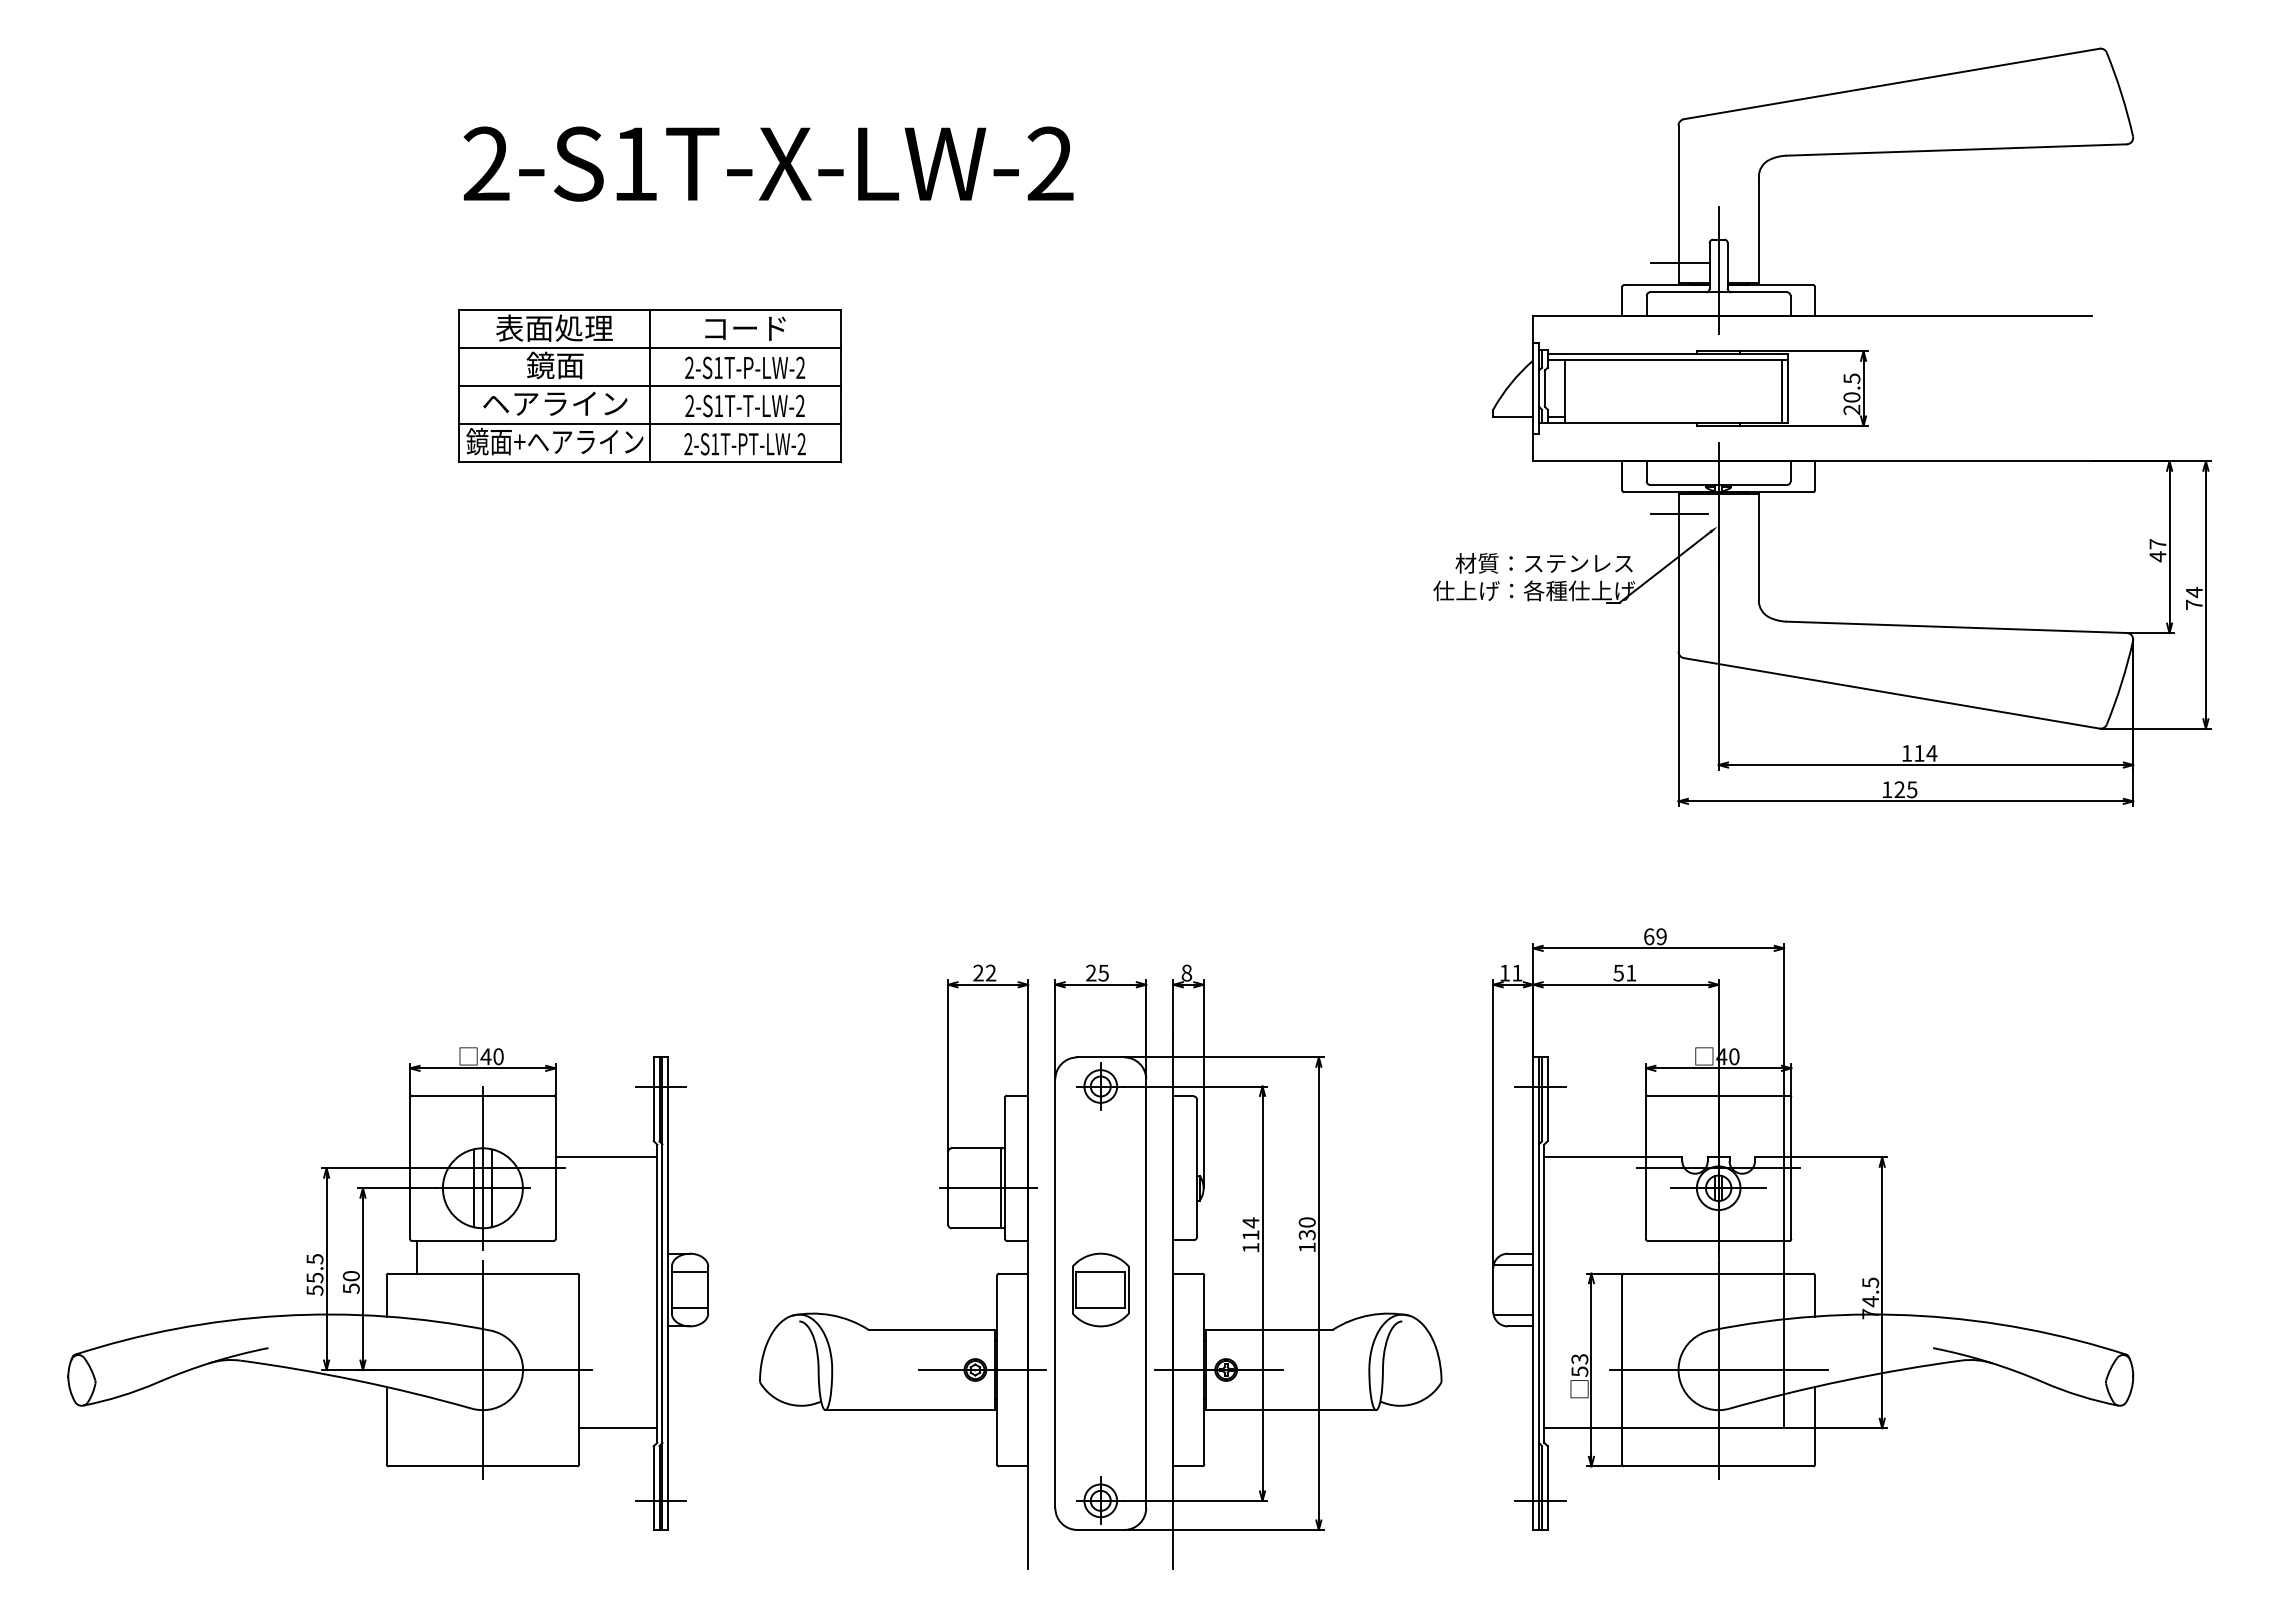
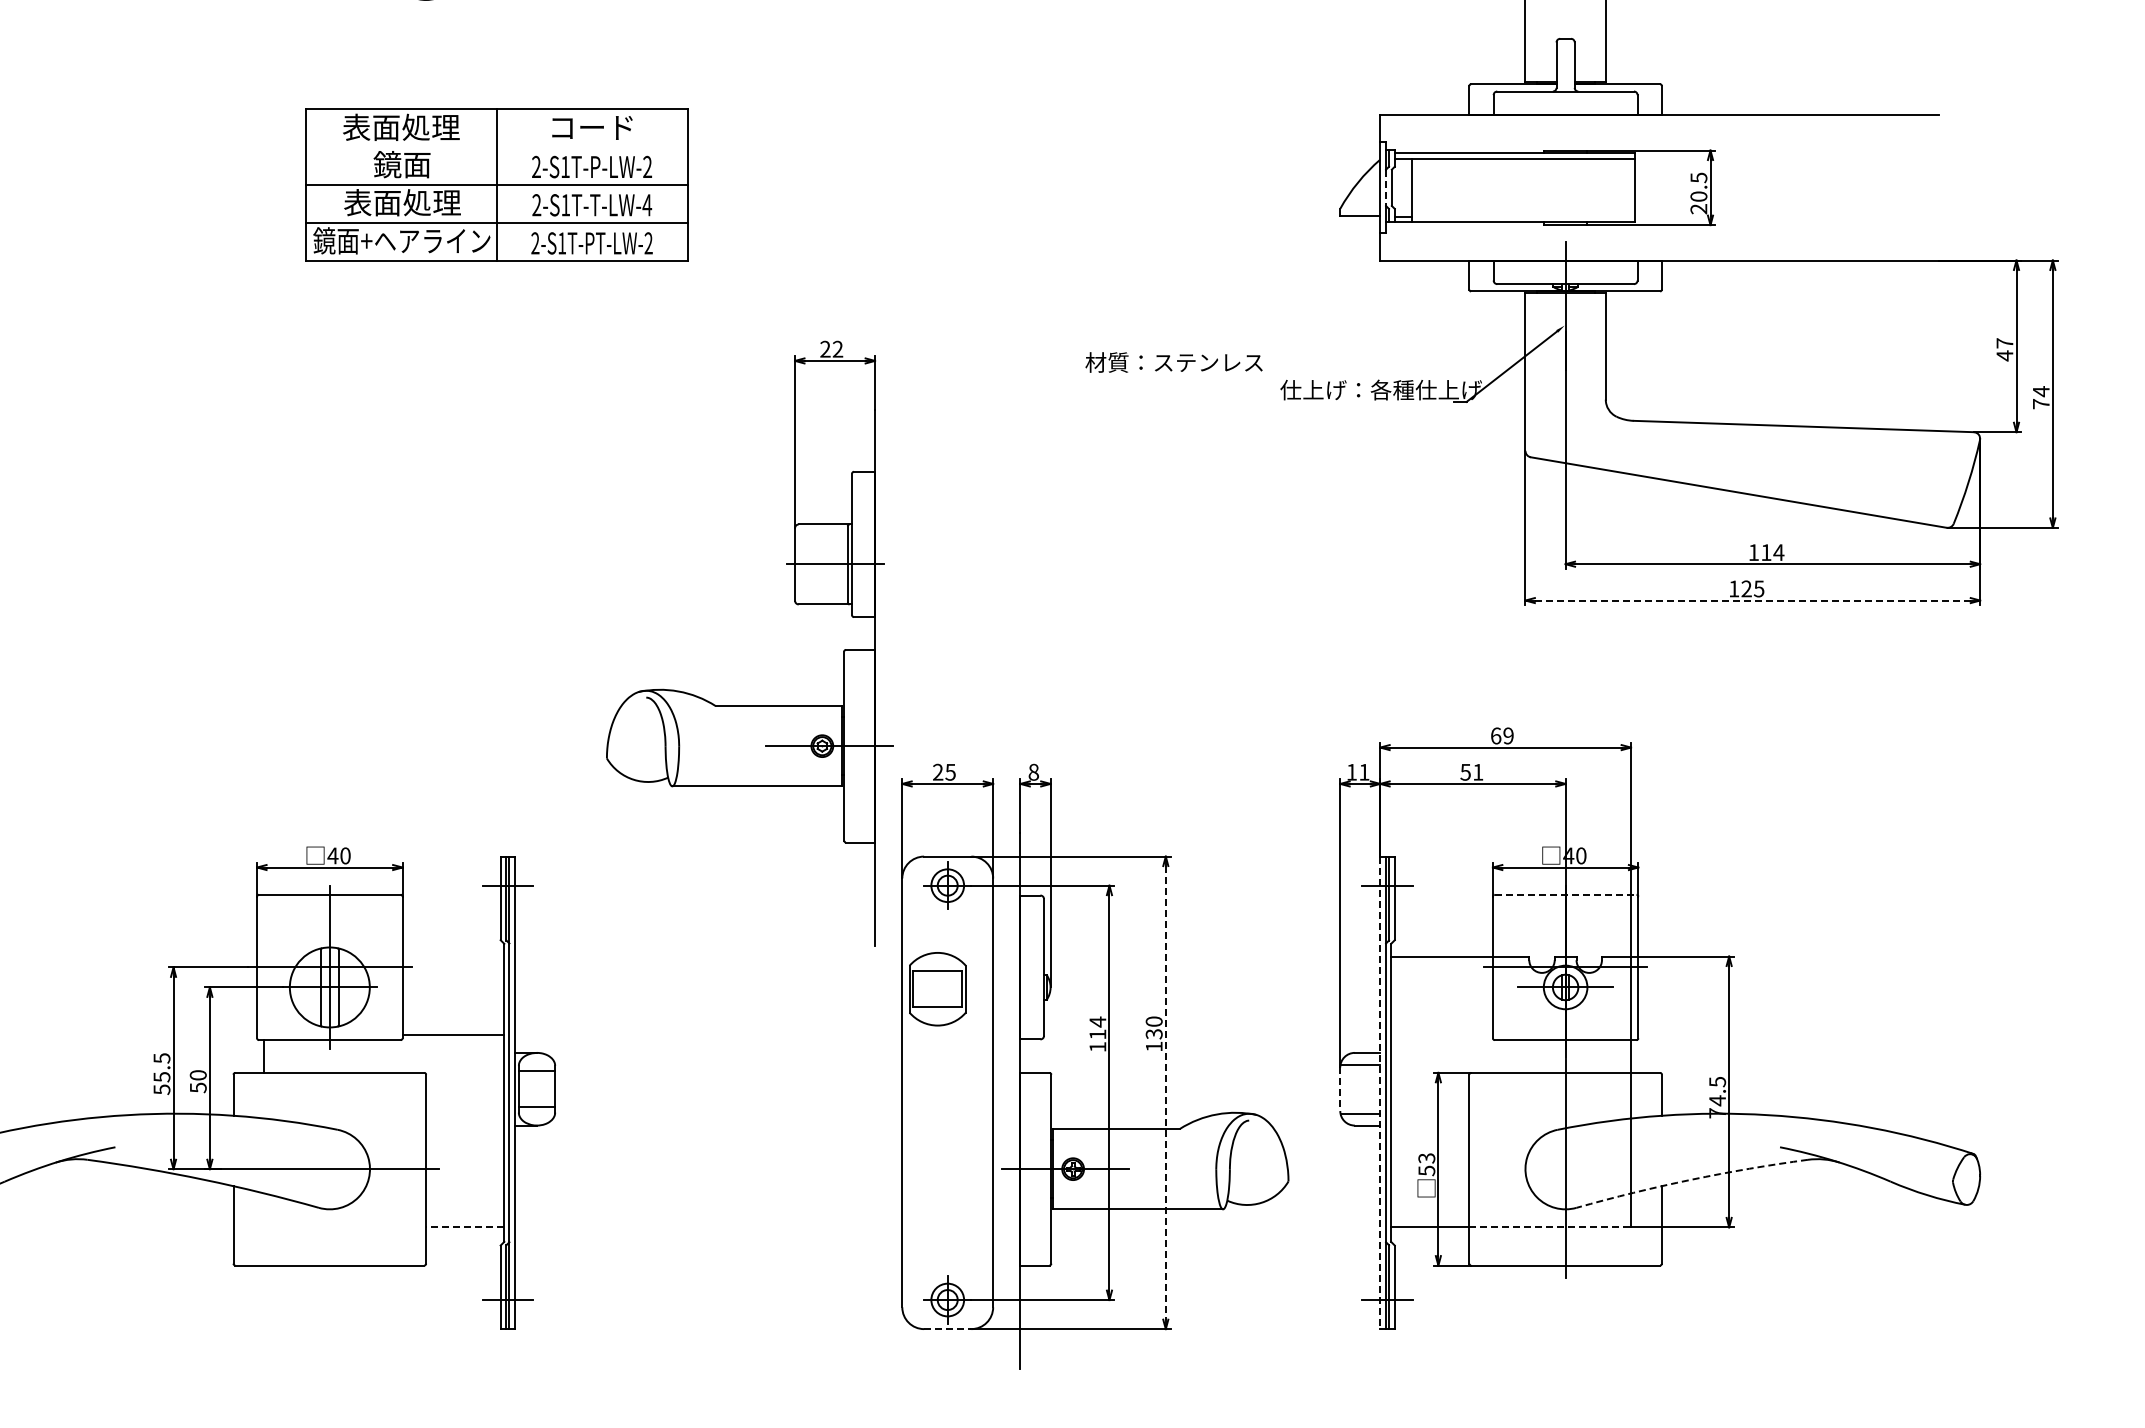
line: (1678, 263) -> (1525, 62), removed
line: (1718, 270) -> (1565, 69), removed
line: (650, 347) -> (497, 146), removed
line: (1539, 389) -> (1386, 188), solid -> dashed
line: (1781, 391) -> (1628, 190), removed
text: (555, 403) -> (402, 202), ヘアライン -> 表面処理
text: (800, 405) -> (647, 204), 2-S1T-T-LW-2 -> 2-S1T-T-LW-4
line: (1678, 514) -> (1525, 313), removed
text: (1543, 563) -> (1173, 362), moved
line: (1905, 801) -> (1752, 600), solid -> dashed
line: (1718, 1095) -> (1565, 894), solid -> dashed
line: (606, 1157) -> (453, 1034), moved
part: (947, 1226) -> (794, 602), moved
part: (1100, 1289) -> (937, 988), moved
line: (1493, 1290) -> (1340, 1089), solid -> dashed
line: (1318, 1293) -> (1165, 1092), solid -> dashed
line: (1533, 1294) -> (1380, 1093), solid -> dashed
line: (482, 1369) -> (329, 1168), removed
line: (1718, 1370) -> (1565, 1169), removed
arc: (1844, 1380) -> (1691, 1179), solid -> dashed
line: (617, 1428) -> (464, 1227), solid -> dashed
line: (1703, 1428) -> (1550, 1227), solid -> dashed
line: (1100, 1529) -> (947, 1328), solid -> dashed

